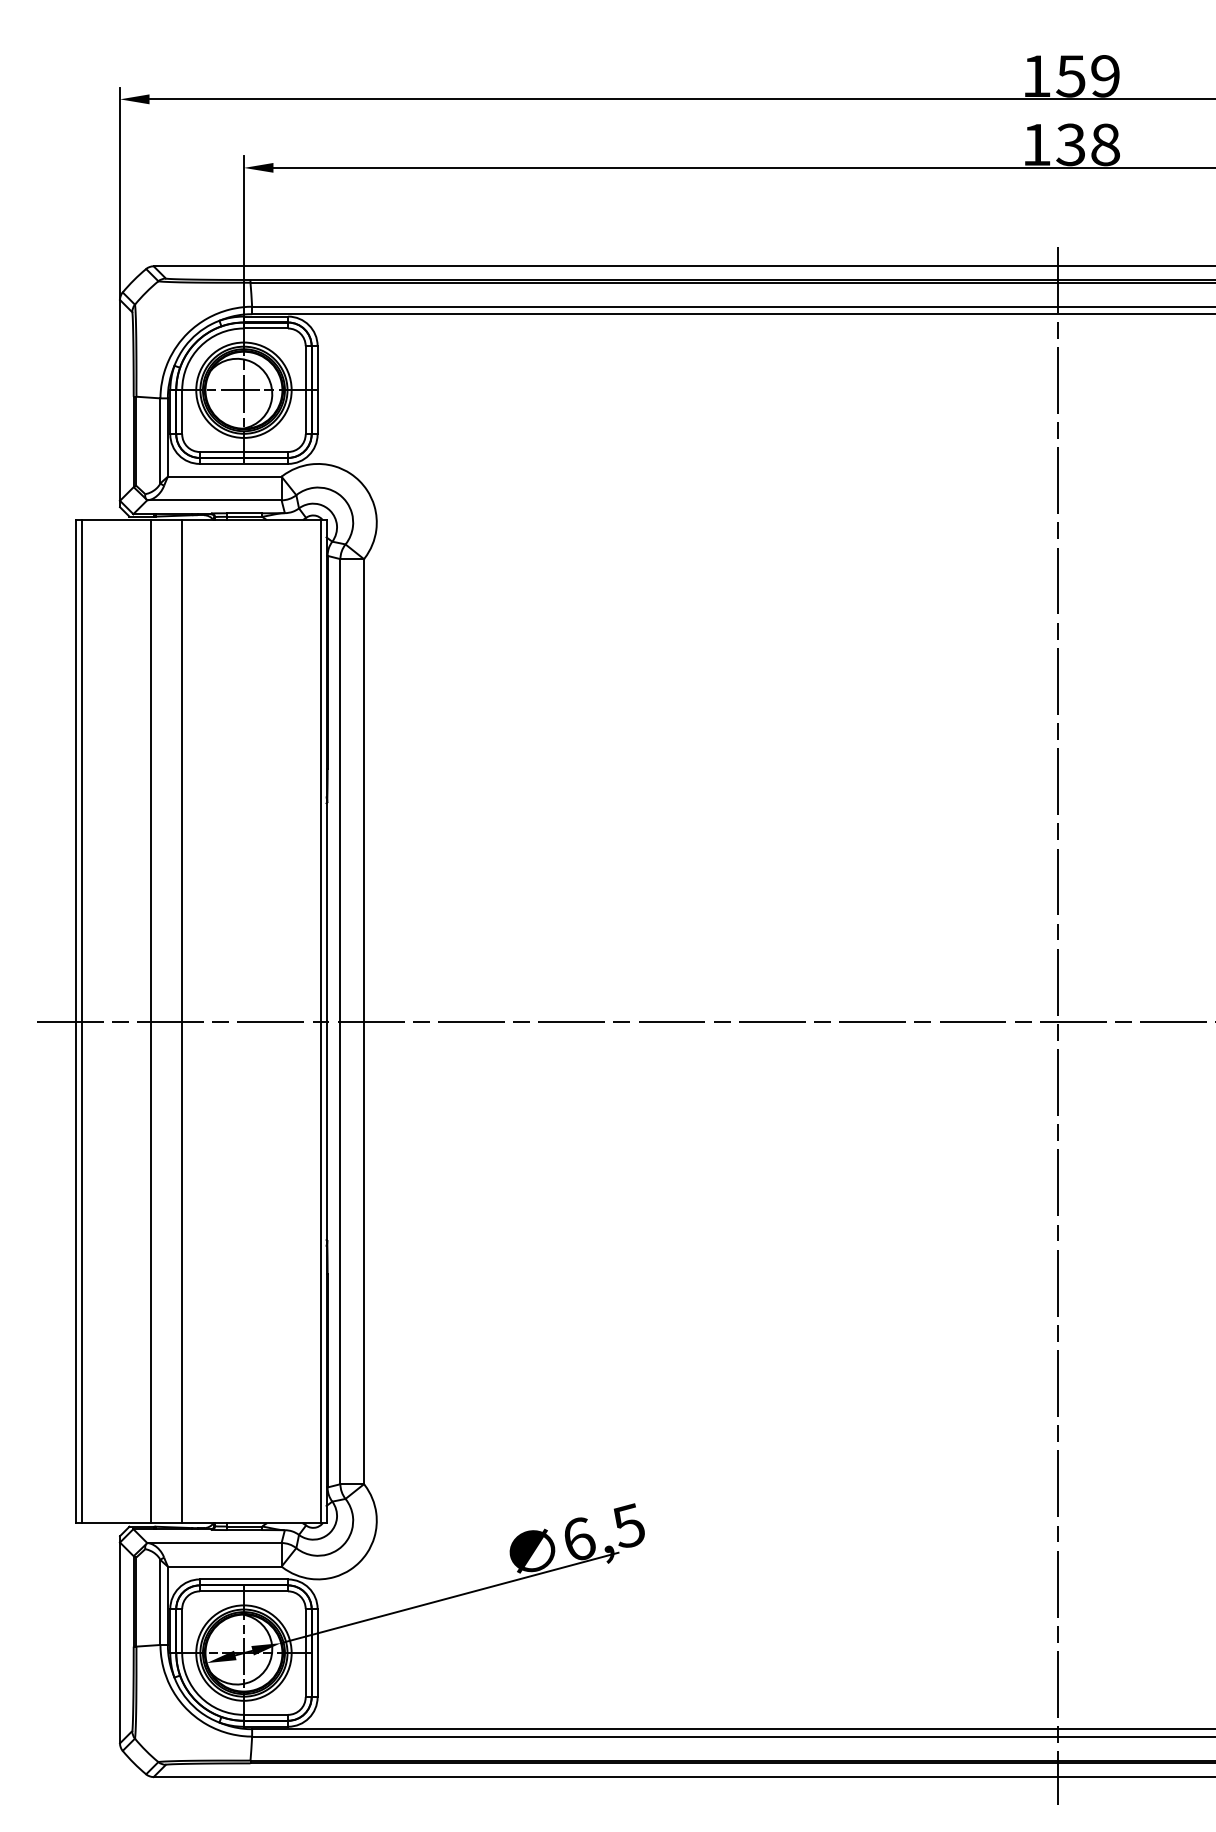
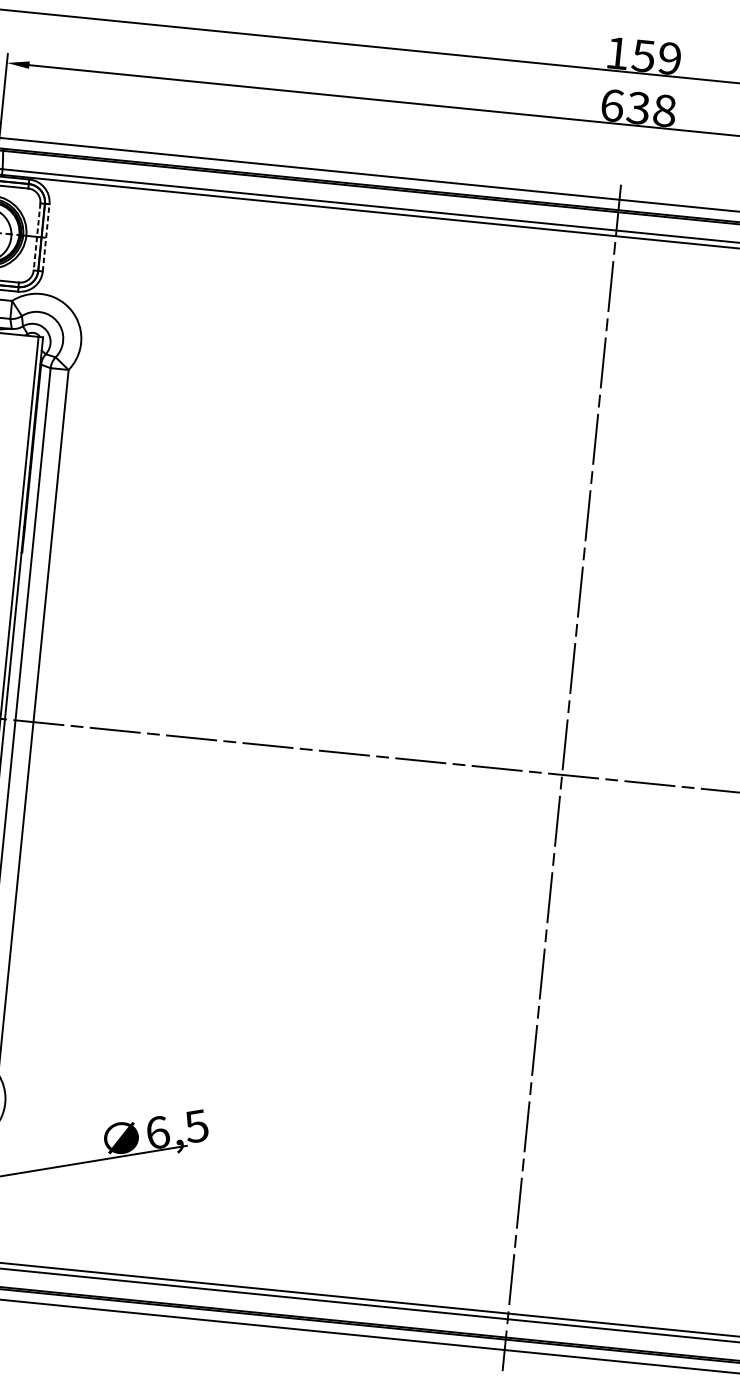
text: (1037, 144) -> (612, 105), 138 -> 638
line: (317, 389) -> (46, 237), solid -> dashed
line: (305, 390) -> (36, 237), solid -> dashed

